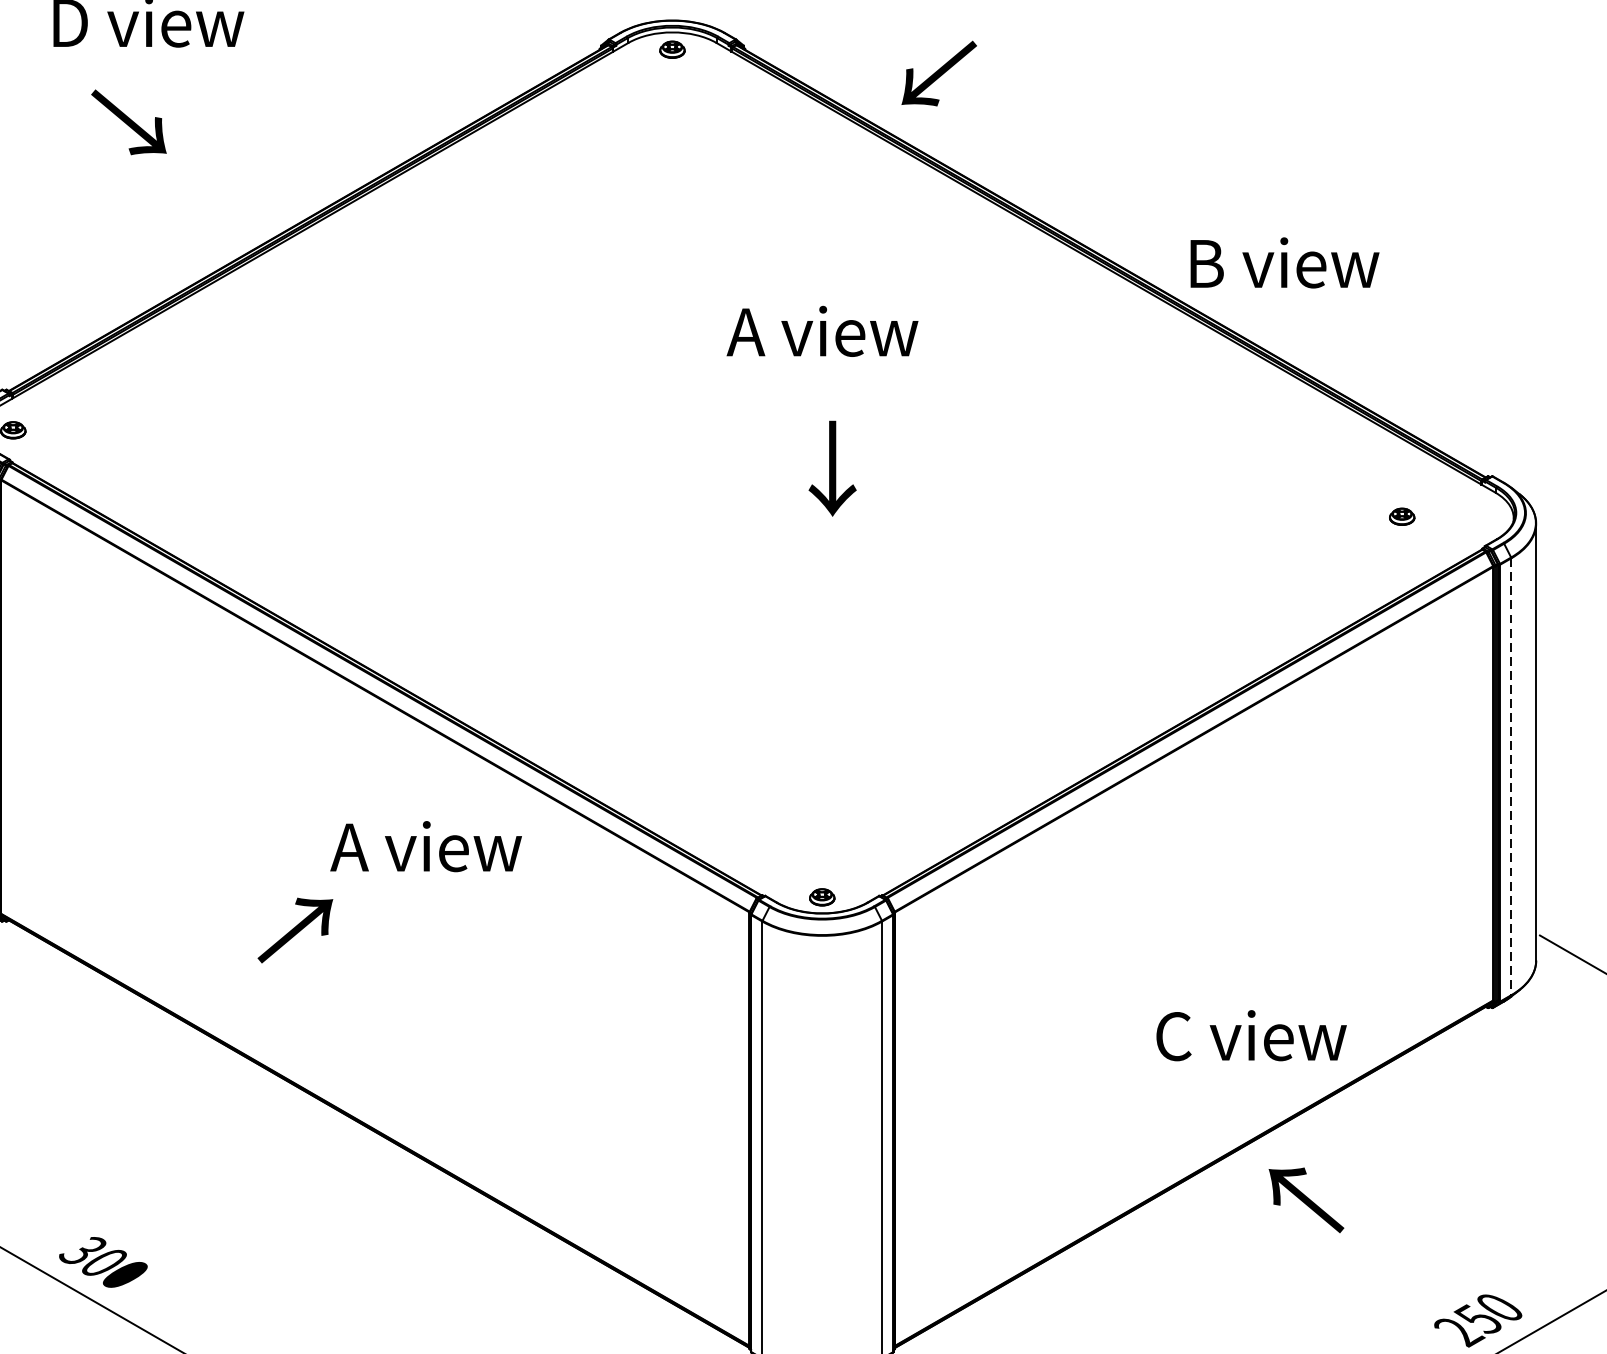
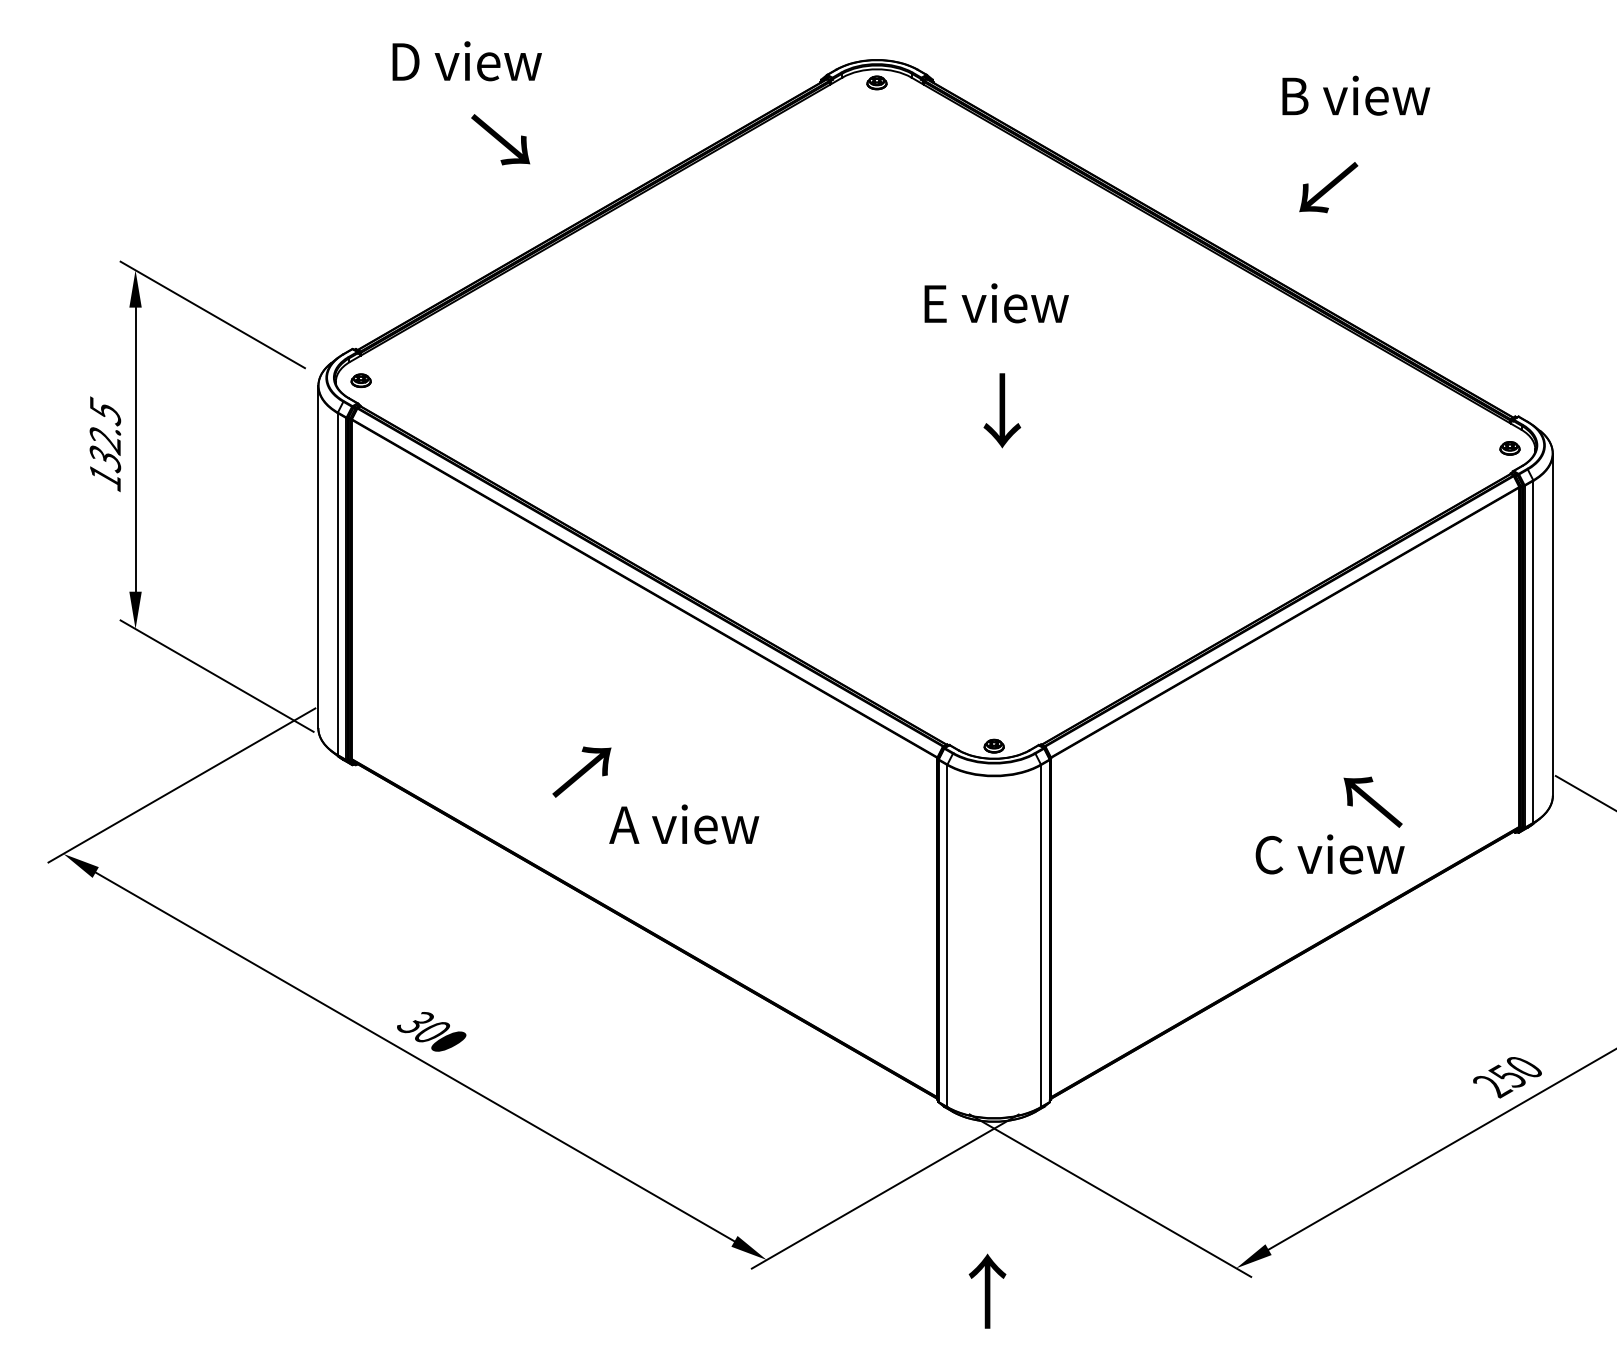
text: (938, 73) -> (1328, 187), moved
text: (128, 122) -> (500, 139), moved
text: (1285, 262) -> (1356, 95), moved
text: (822, 330) -> (994, 302), A view -> E view
part: (1401, 516) -> (1509, 448), moved
line: (1511, 776) -> (1533, 651), dashed -> solid
text: (426, 846) -> (684, 824), moved
text: (1305, 1199) -> (1372, 801), moved

